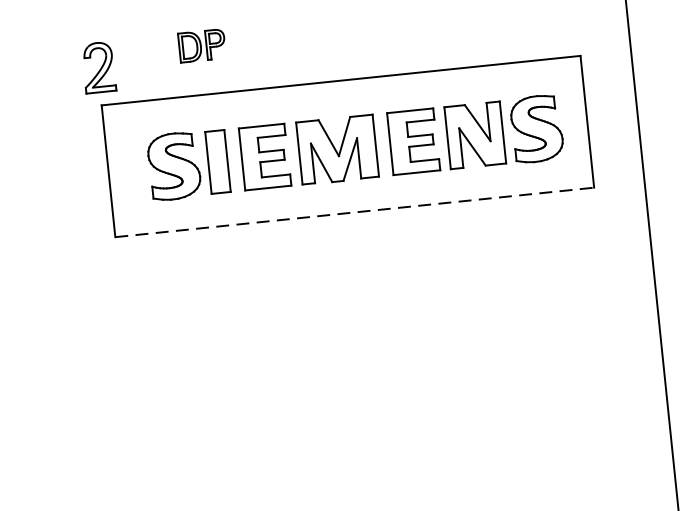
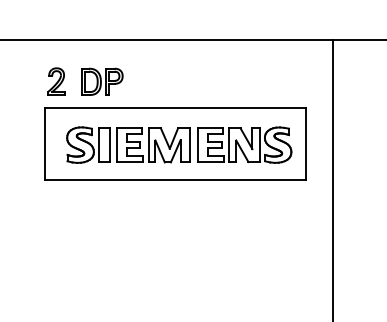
part: (202, 45) -> (102, 81), size x1.67
part: (99, 67) -> (56, 81), moved
line: (355, 211) -> (175, 179), dashed -> solid

